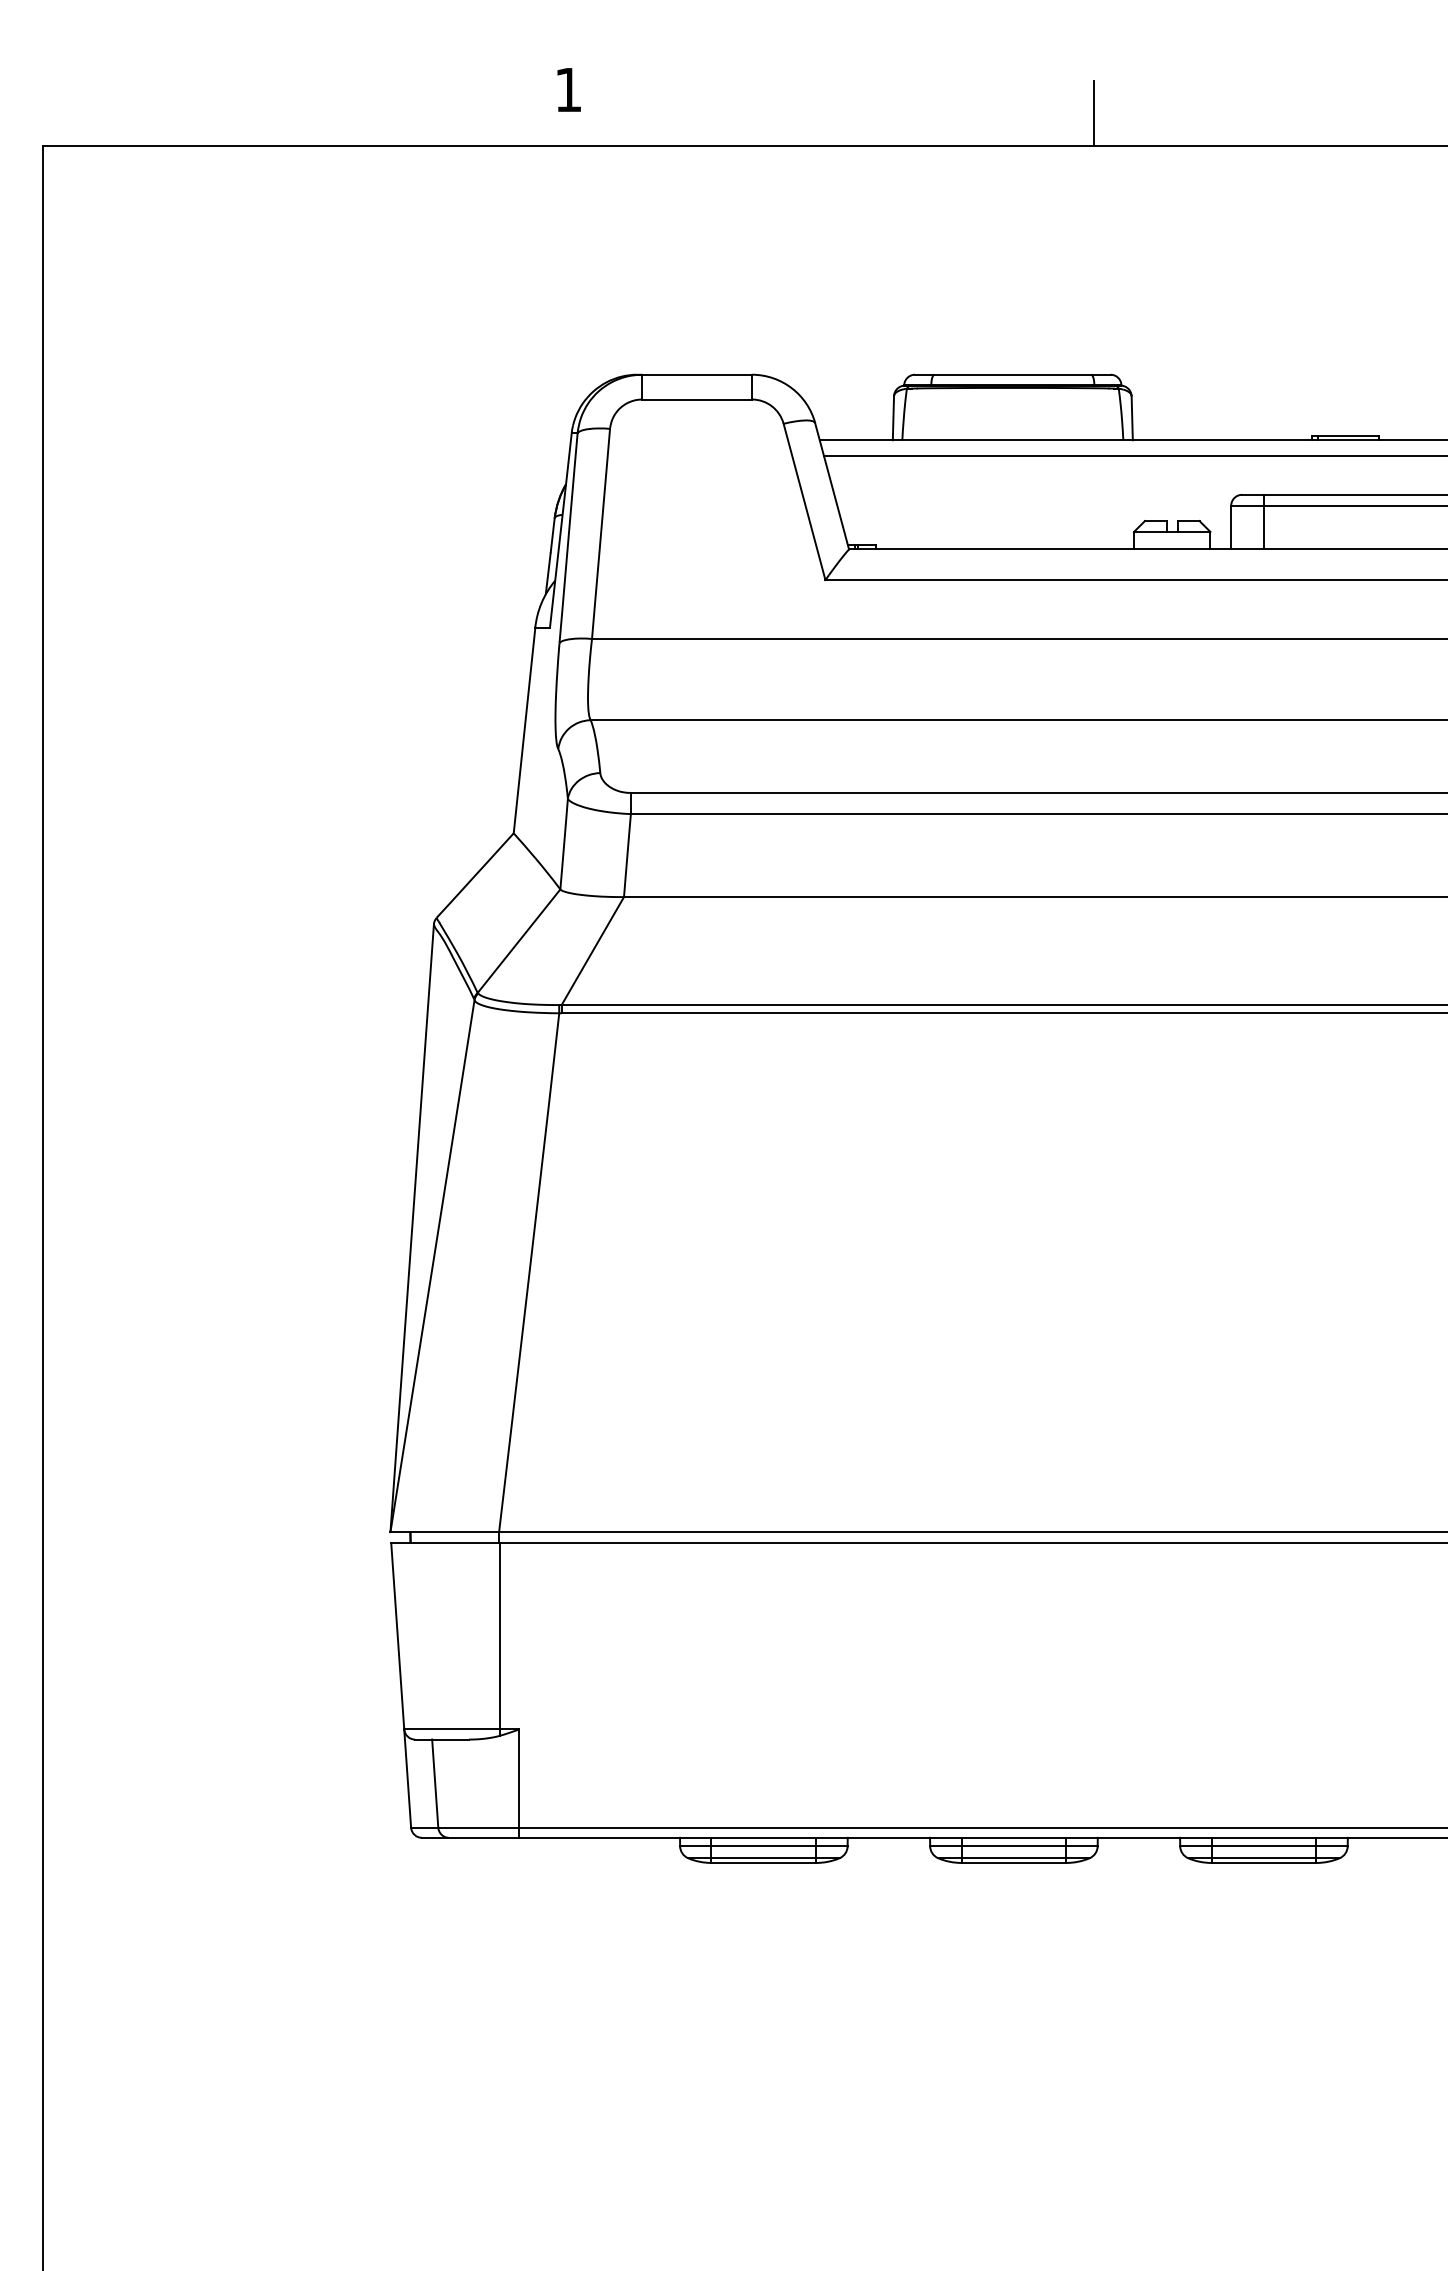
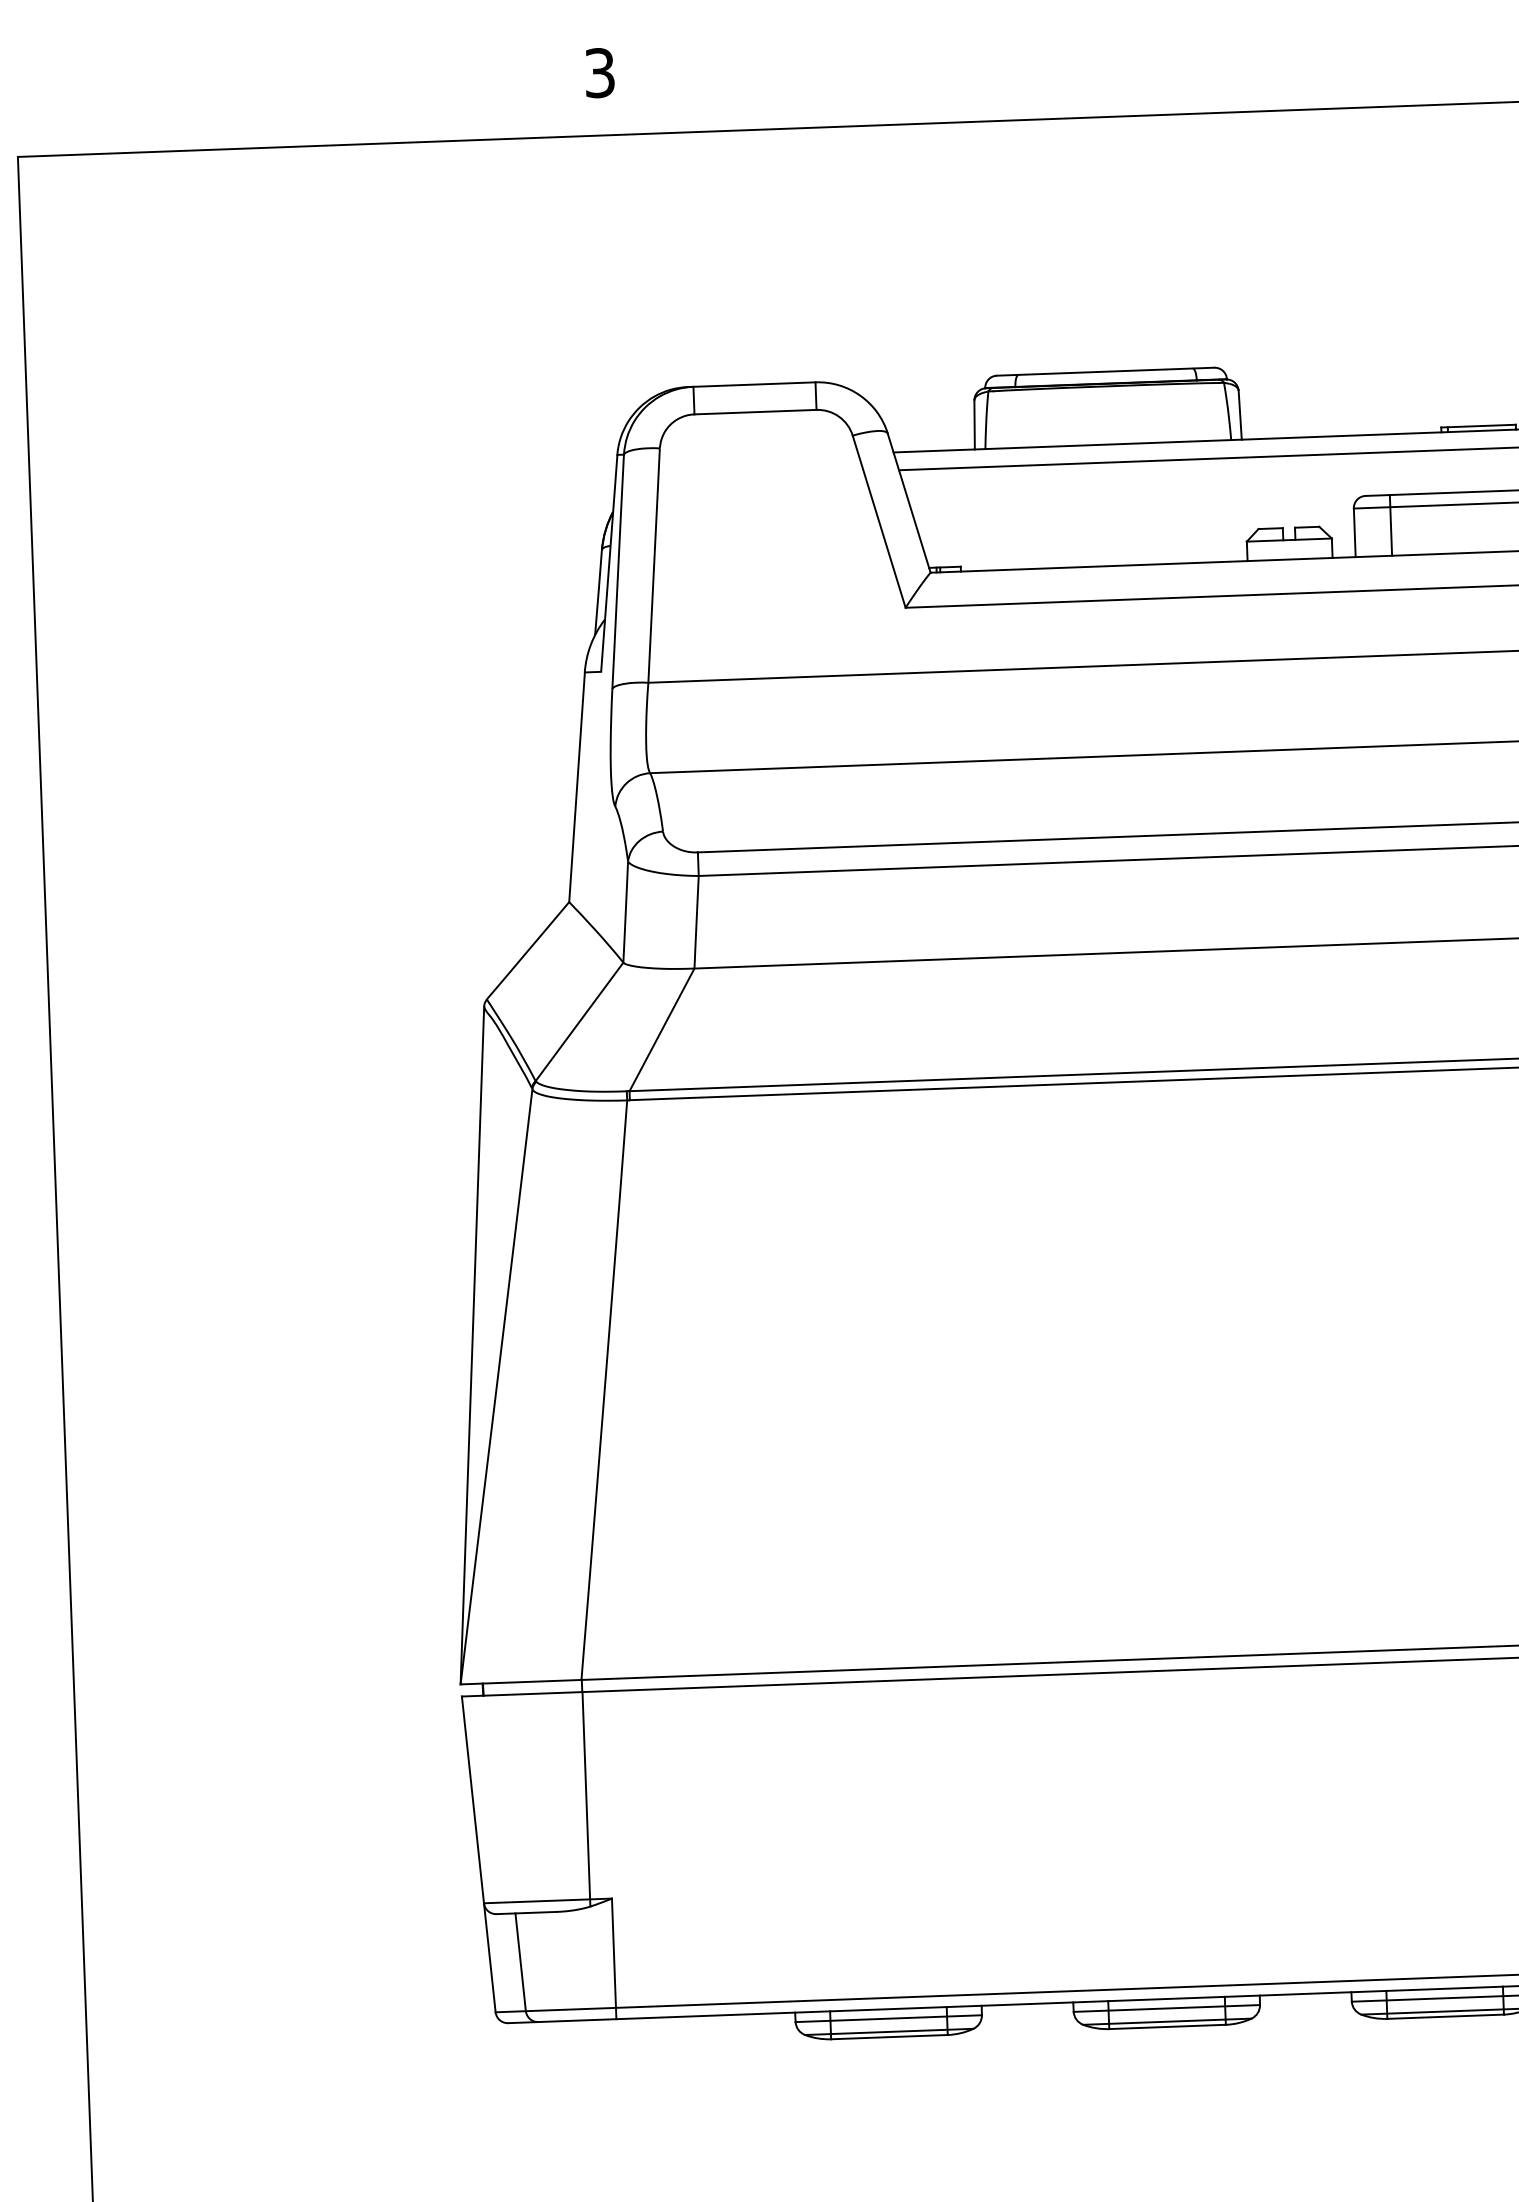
text: (568, 89) -> (599, 72), 1 -> 3
line: (1094, 113) -> (1185, 77), removed

